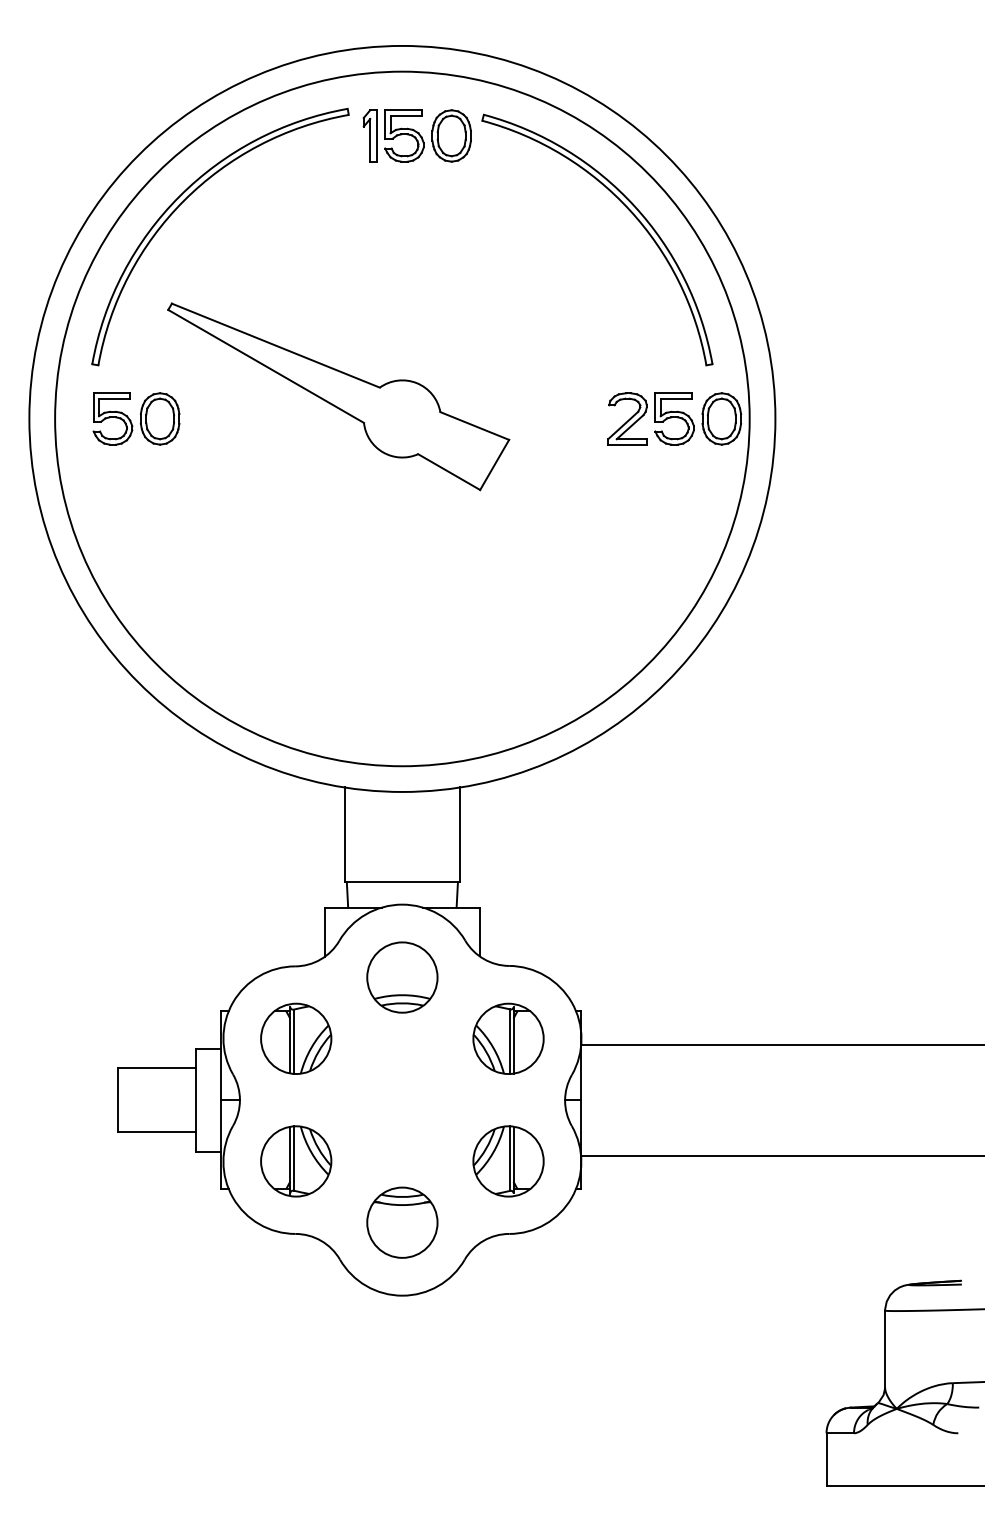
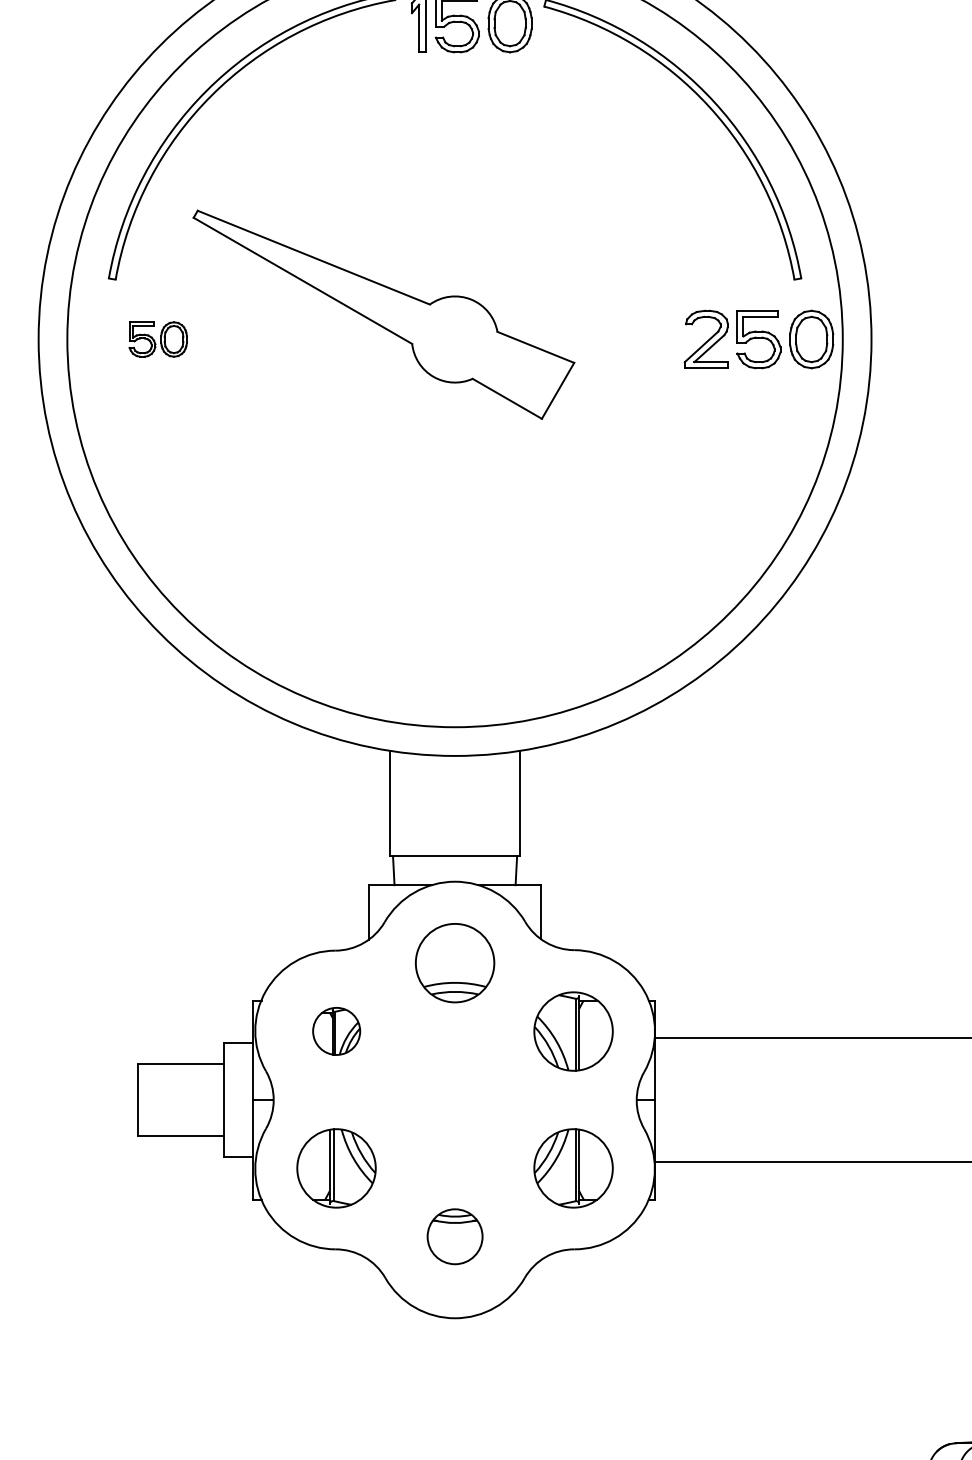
part: (136, 418) -> (158, 339), size x0.6
part: (296, 1038) -> (336, 1031), size x0.6
part: (402, 1222) -> (455, 1236), size x0.7

